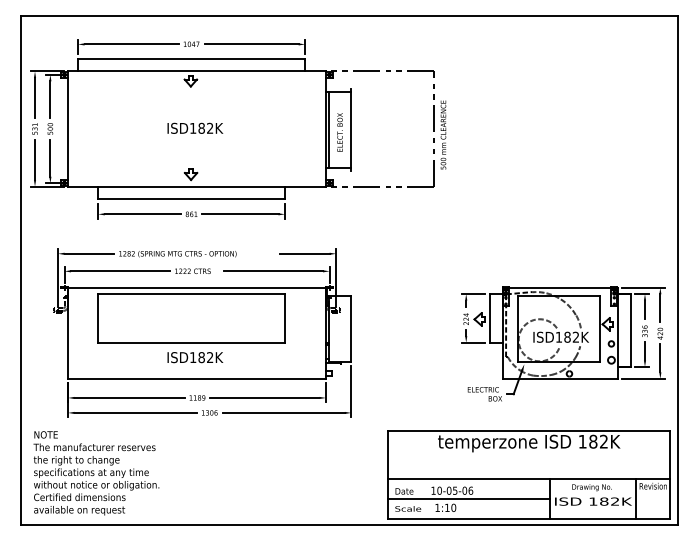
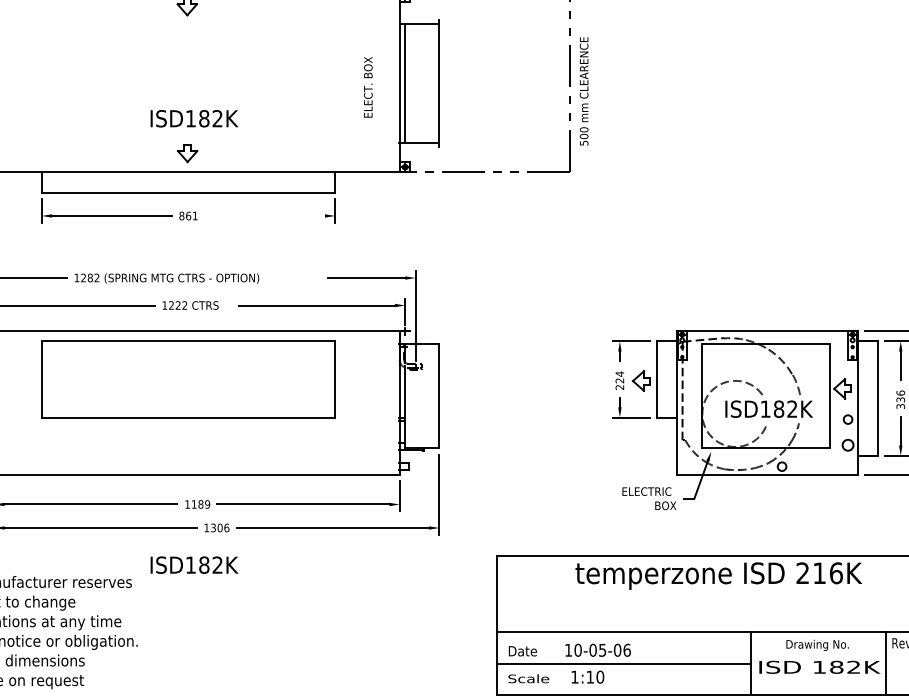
text: (195, 127) -> (194, 117), moved
text: (339, 132) -> (367, 87), moved
line: (240, 214) -> (265, 216), removed
text: (195, 357) -> (194, 565), moved
text: (593, 441) -> (819, 572), 182K -> 216K

